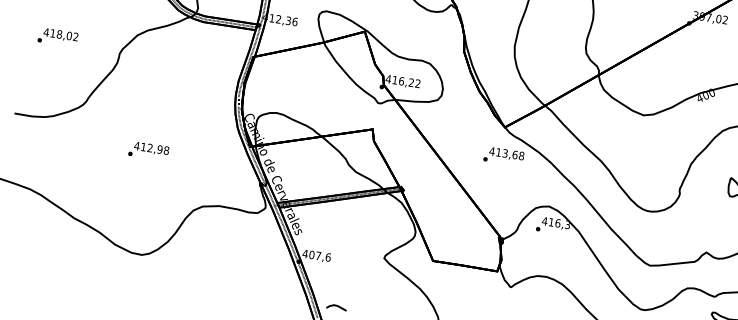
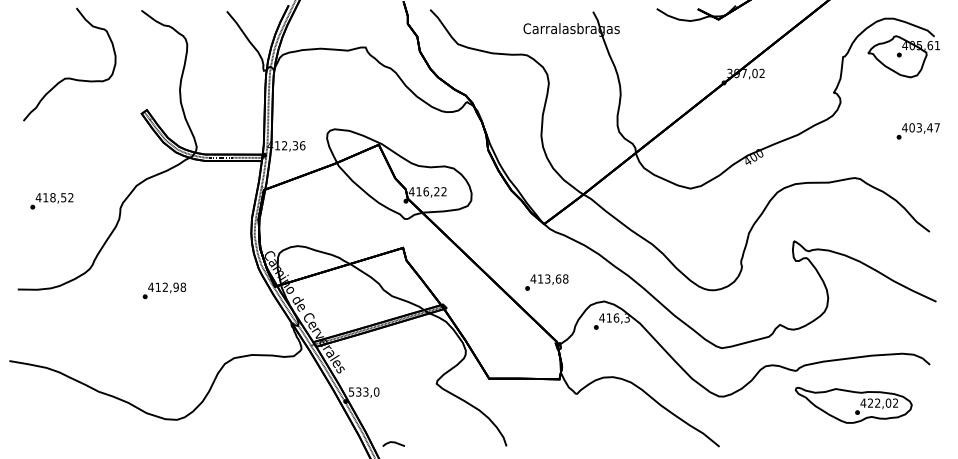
text: (69, 35) -> (63, 197), 418,02 -> 418,52
text: (148, 150) -> (164, 290), moved
text: (503, 156) -> (546, 282), moved
text: (316, 255) -> (363, 391), 407,6 -> 533,0

